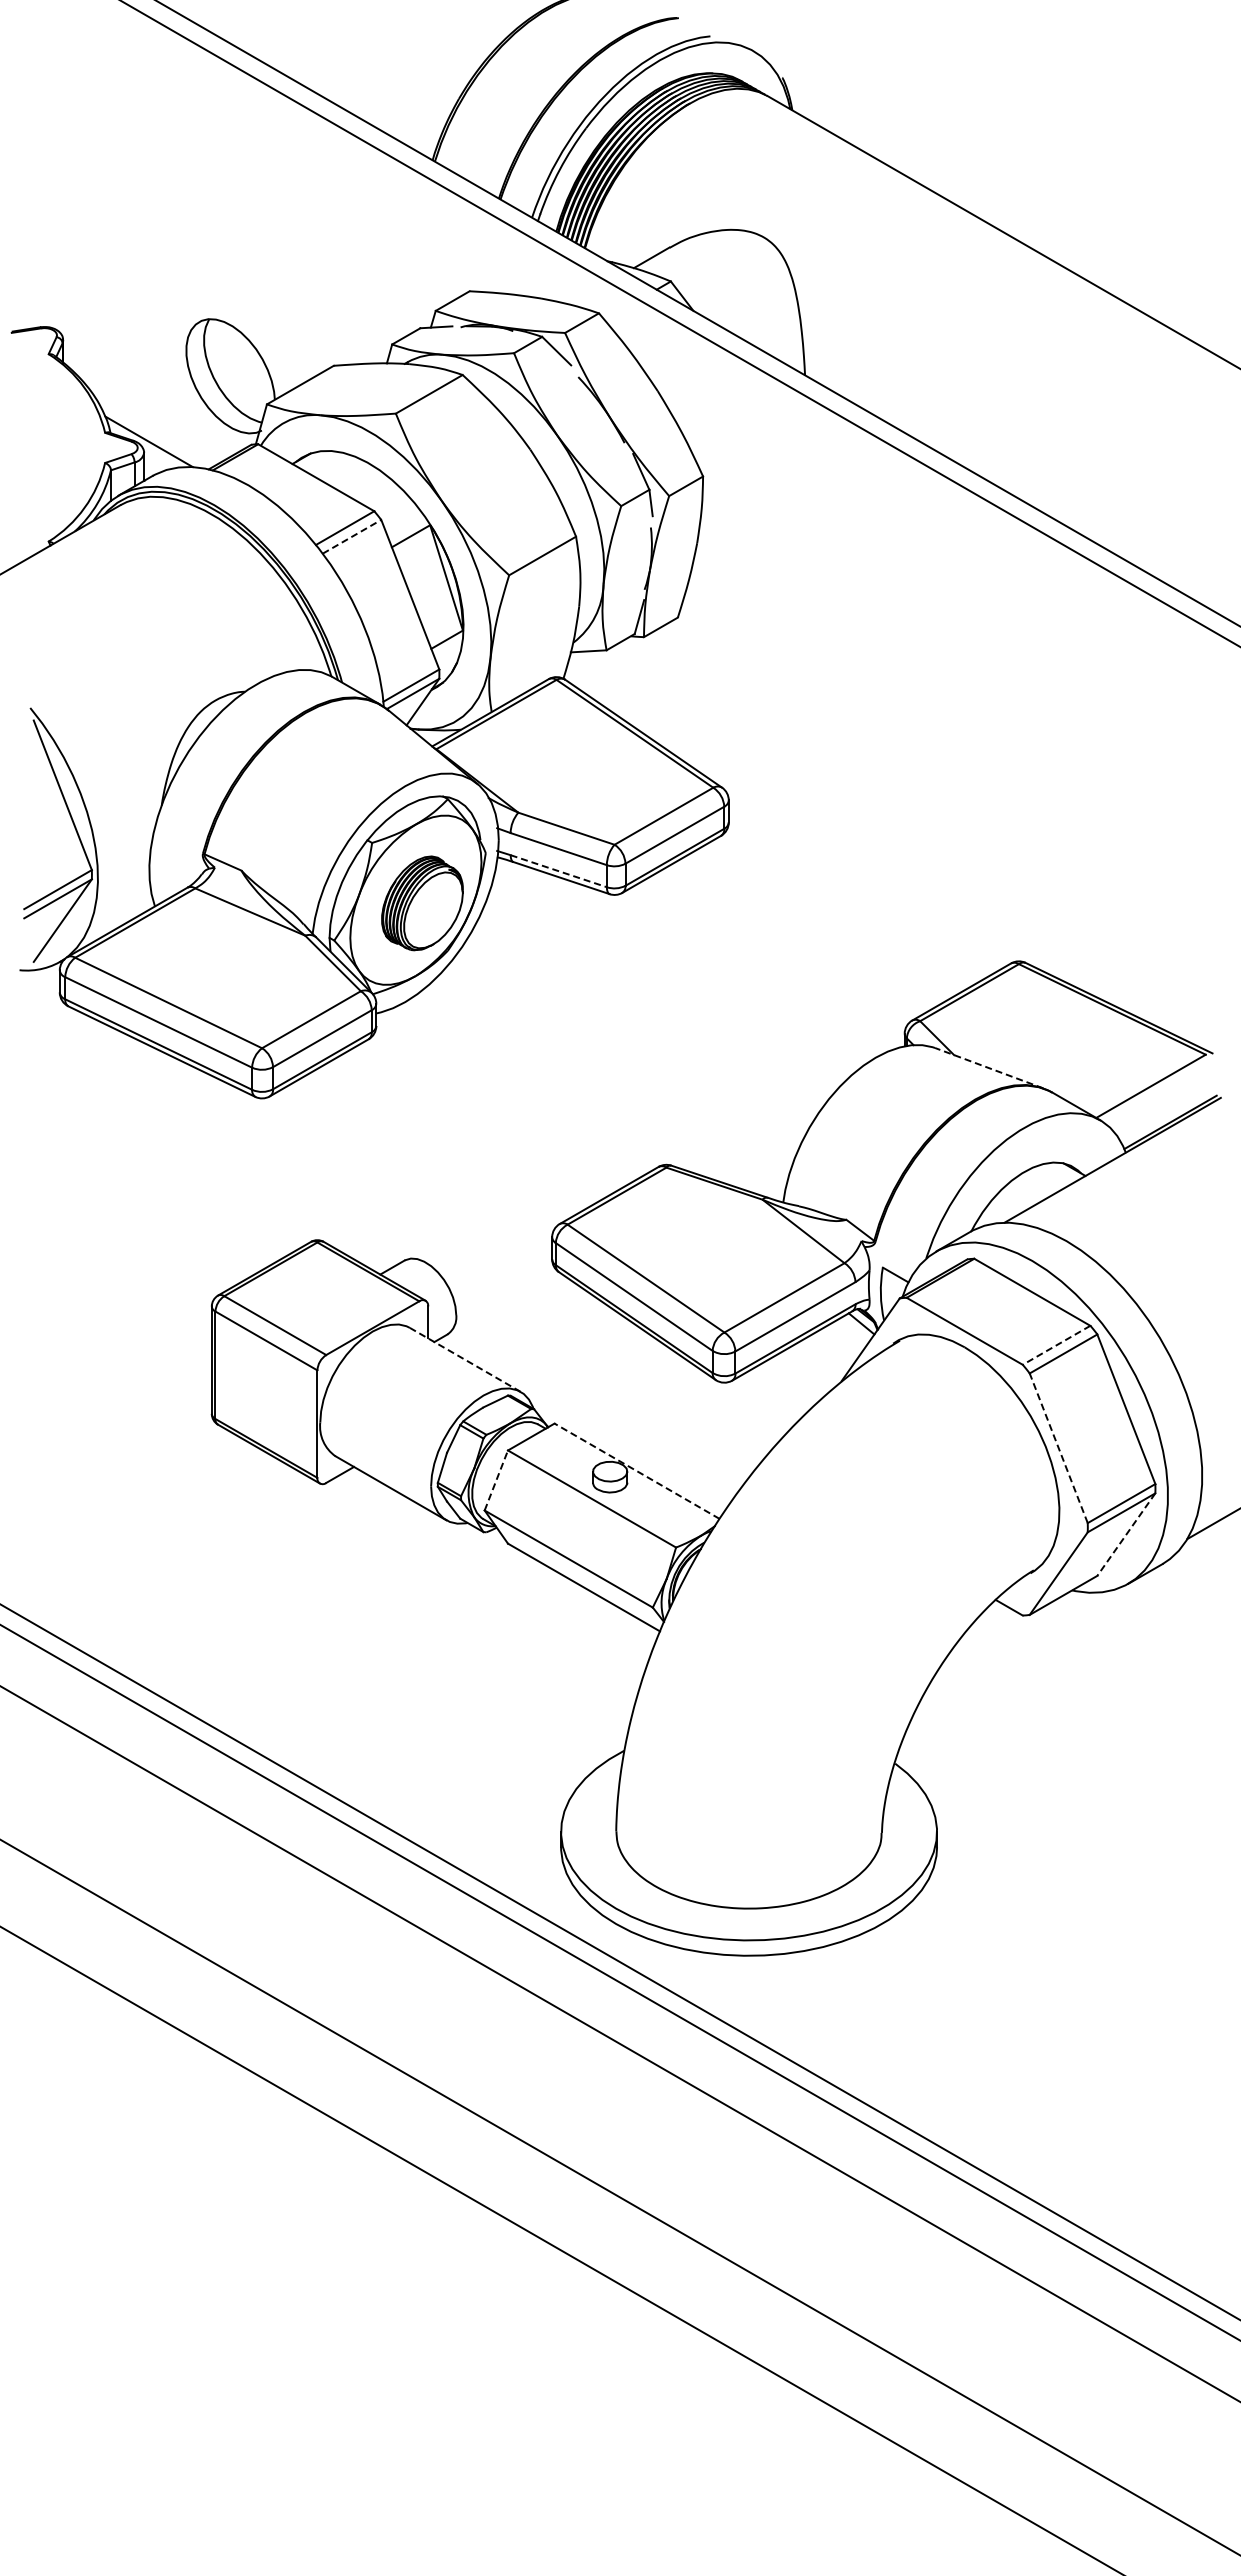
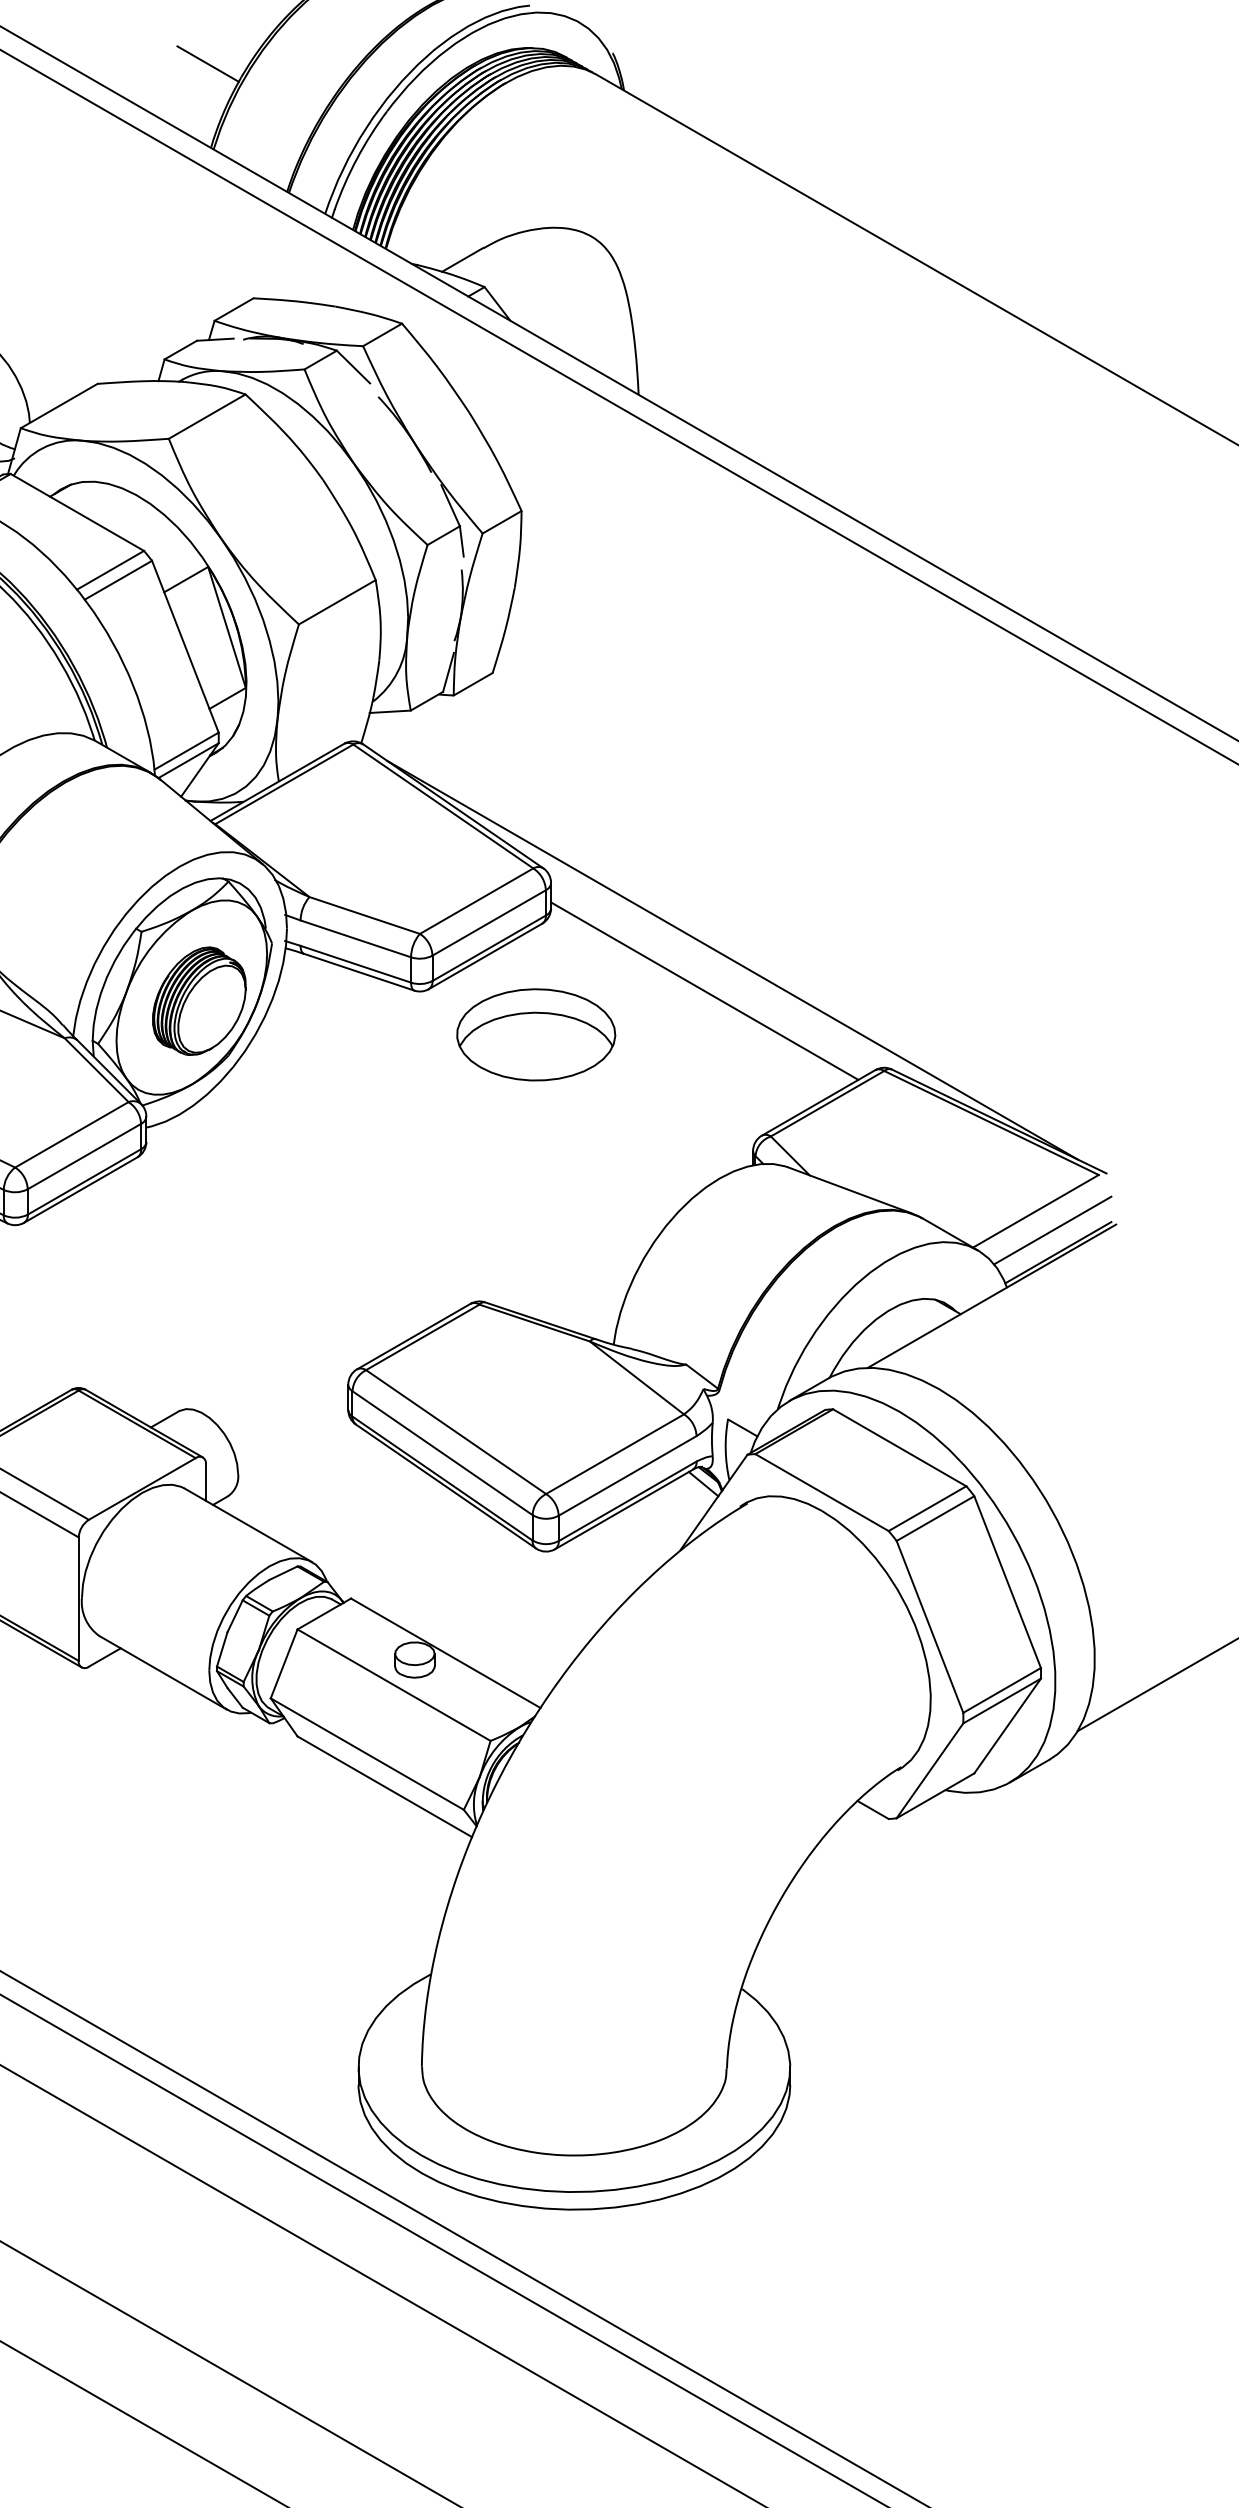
line: (429, 86) -> (207, 63), added
line: (352, 536) -> (119, 579), dashed -> solid
line: (886, 867) -> (732, 960), added
line: (558, 871) -> (355, 964), dashed -> solid
line: (862, 894) -> (704, 991), added
part: (715, 932) -> (535, 1034), added
line: (989, 1068) -> (850, 1190), dashed -> solid
line: (1165, 1102) -> (1052, 1229), added
line: (1056, 1345) -> (927, 1508), dashed -> solid
line: (465, 1359) -> (248, 1524), dashed -> solid
line: (1058, 1447) -> (929, 1626), dashed -> solid
line: (636, 1471) -> (445, 1653), dashed -> solid
line: (496, 1480) -> (284, 1663), dashed -> solid
line: (1126, 1535) -> (1007, 1727), dashed -> solid

